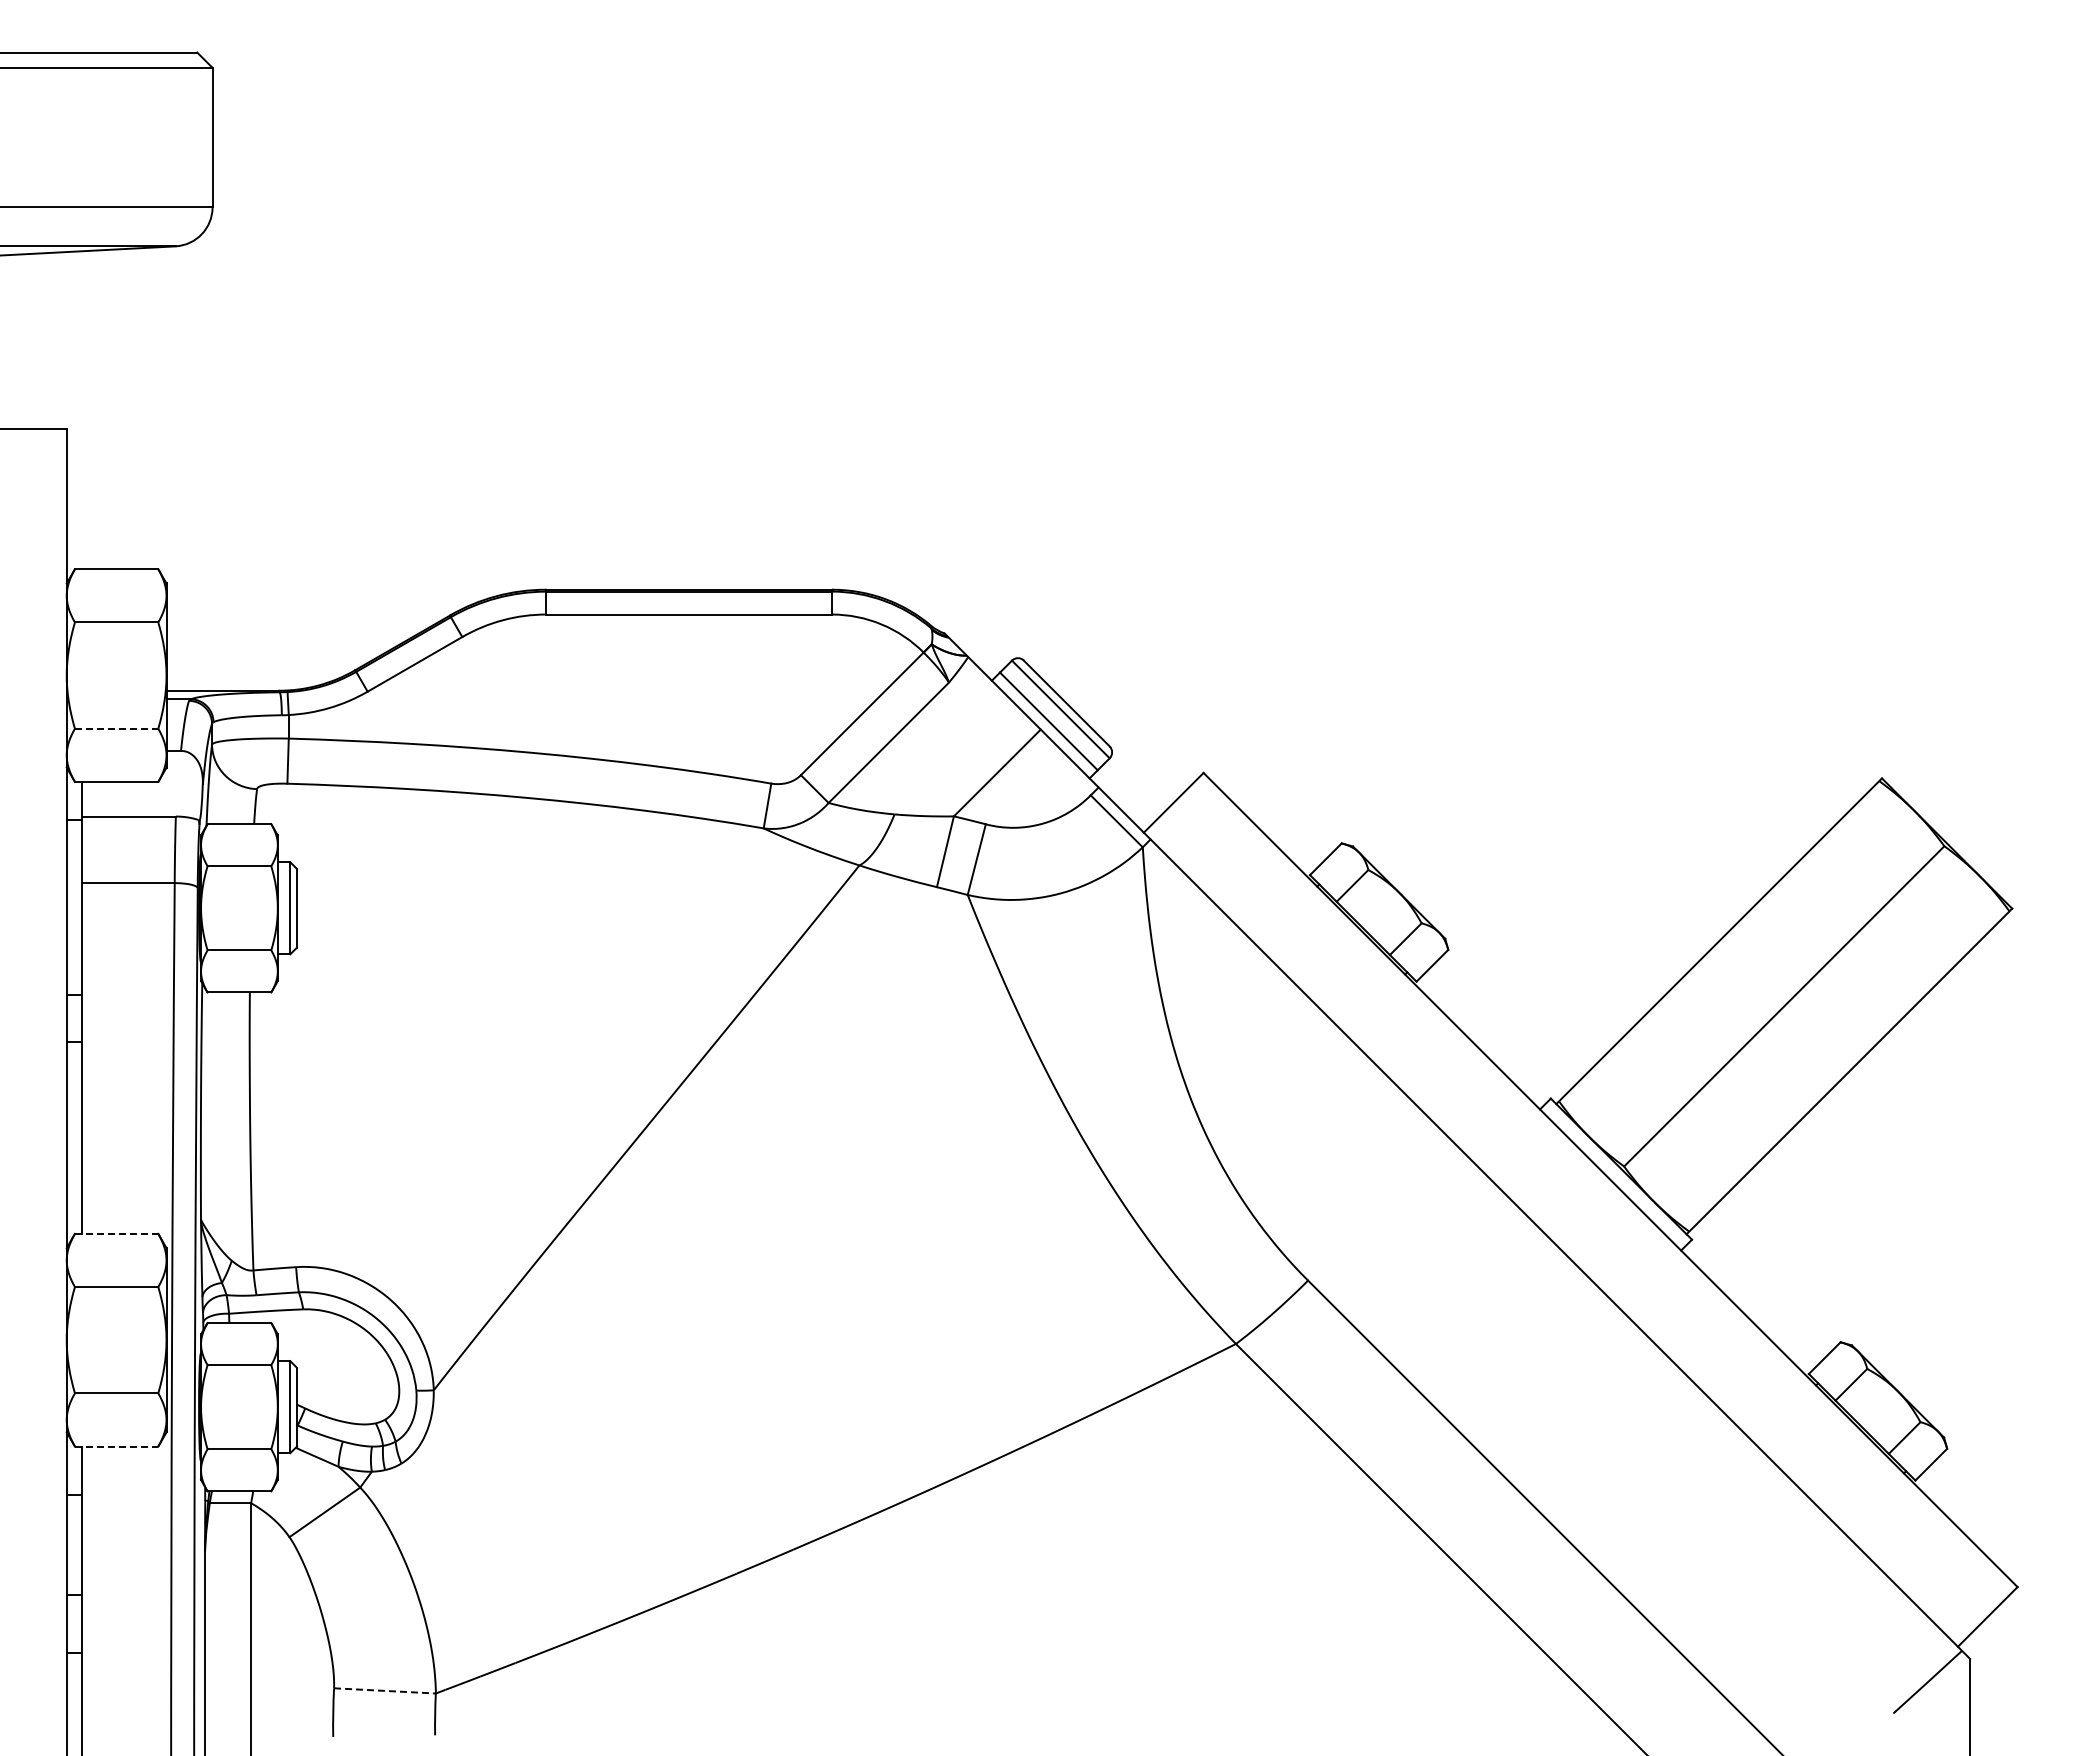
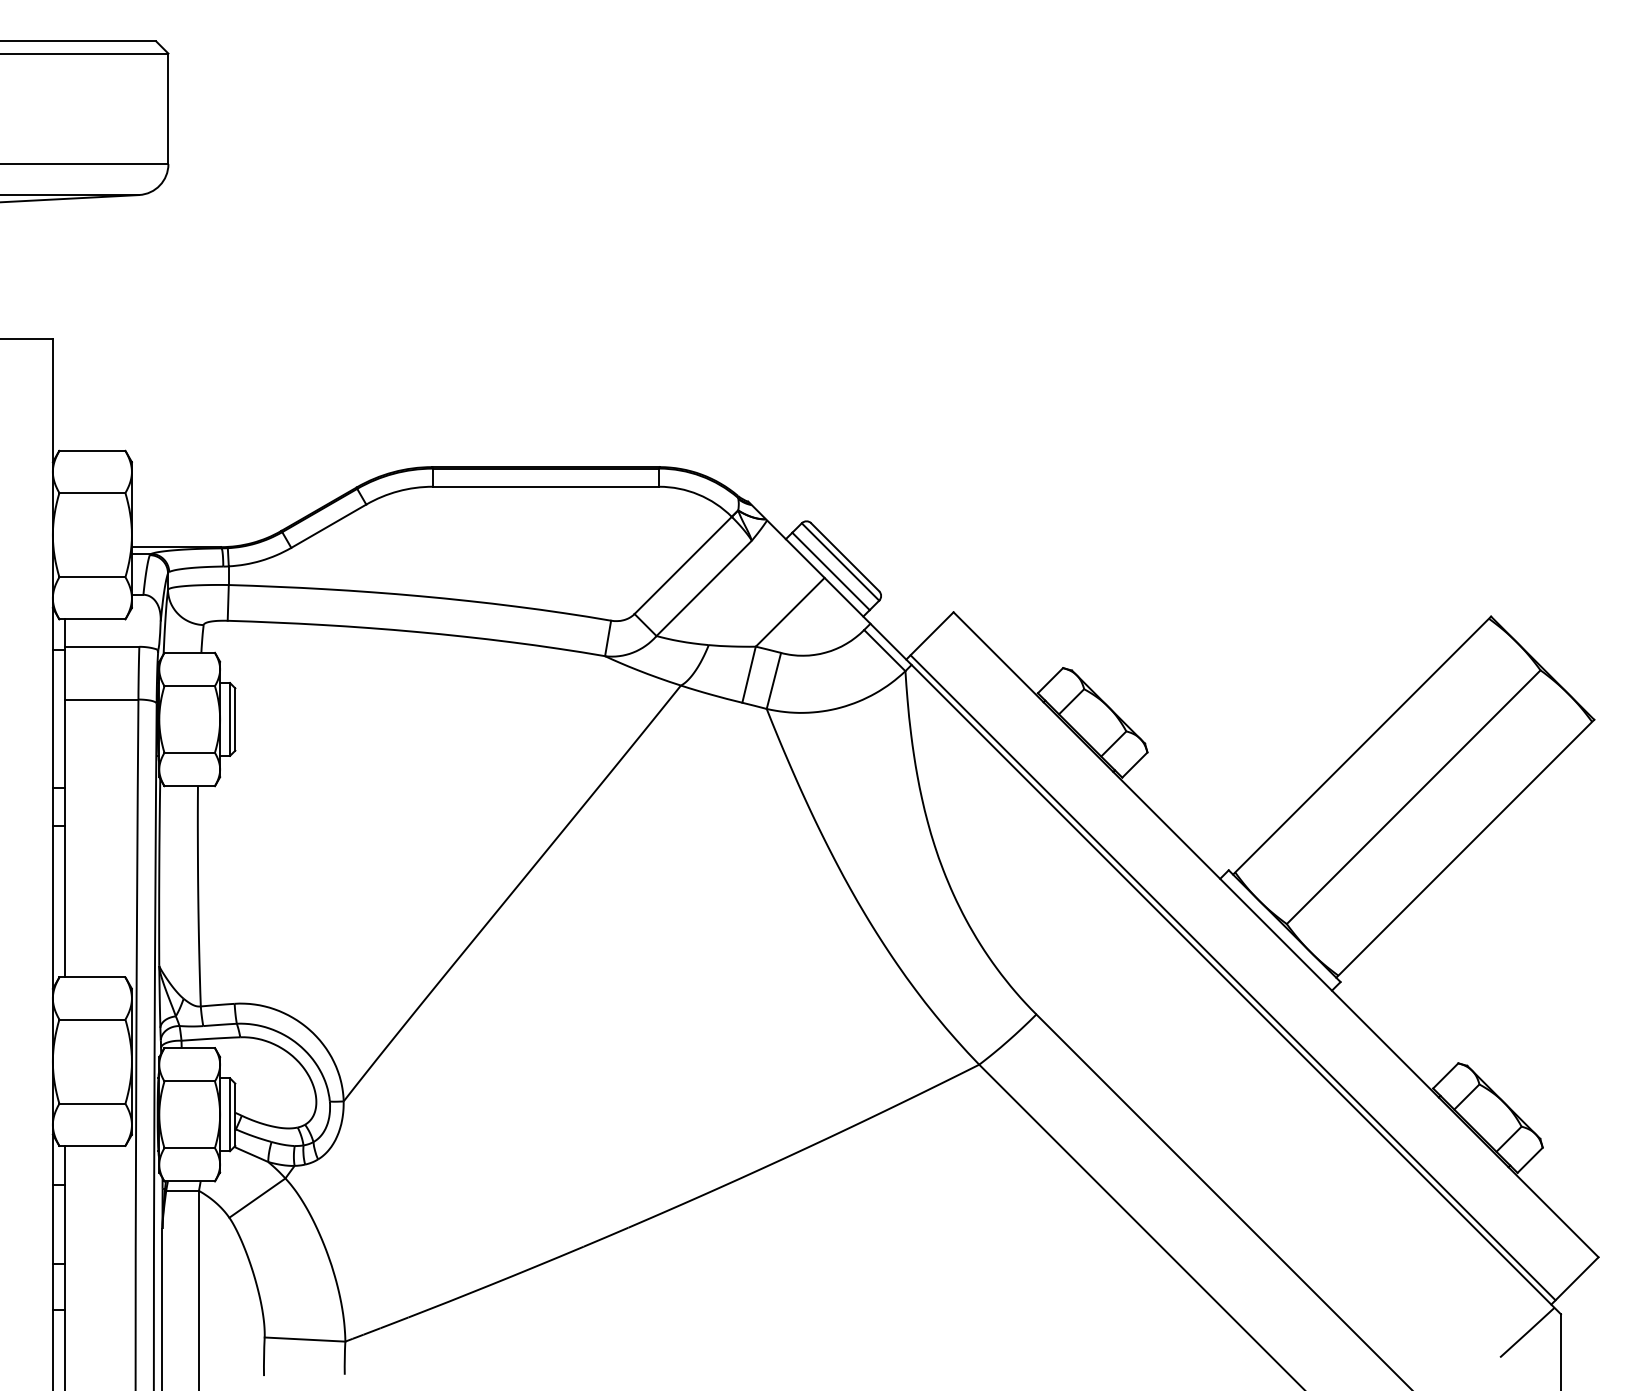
line: (116, 728) -> (92, 577), dashed -> solid
line: (116, 1233) -> (92, 977), dashed -> solid
line: (1556, 1234) -> (1233, 977), added
line: (116, 1446) -> (92, 1145), dashed -> solid
line: (384, 1690) -> (304, 1339), dashed -> solid

